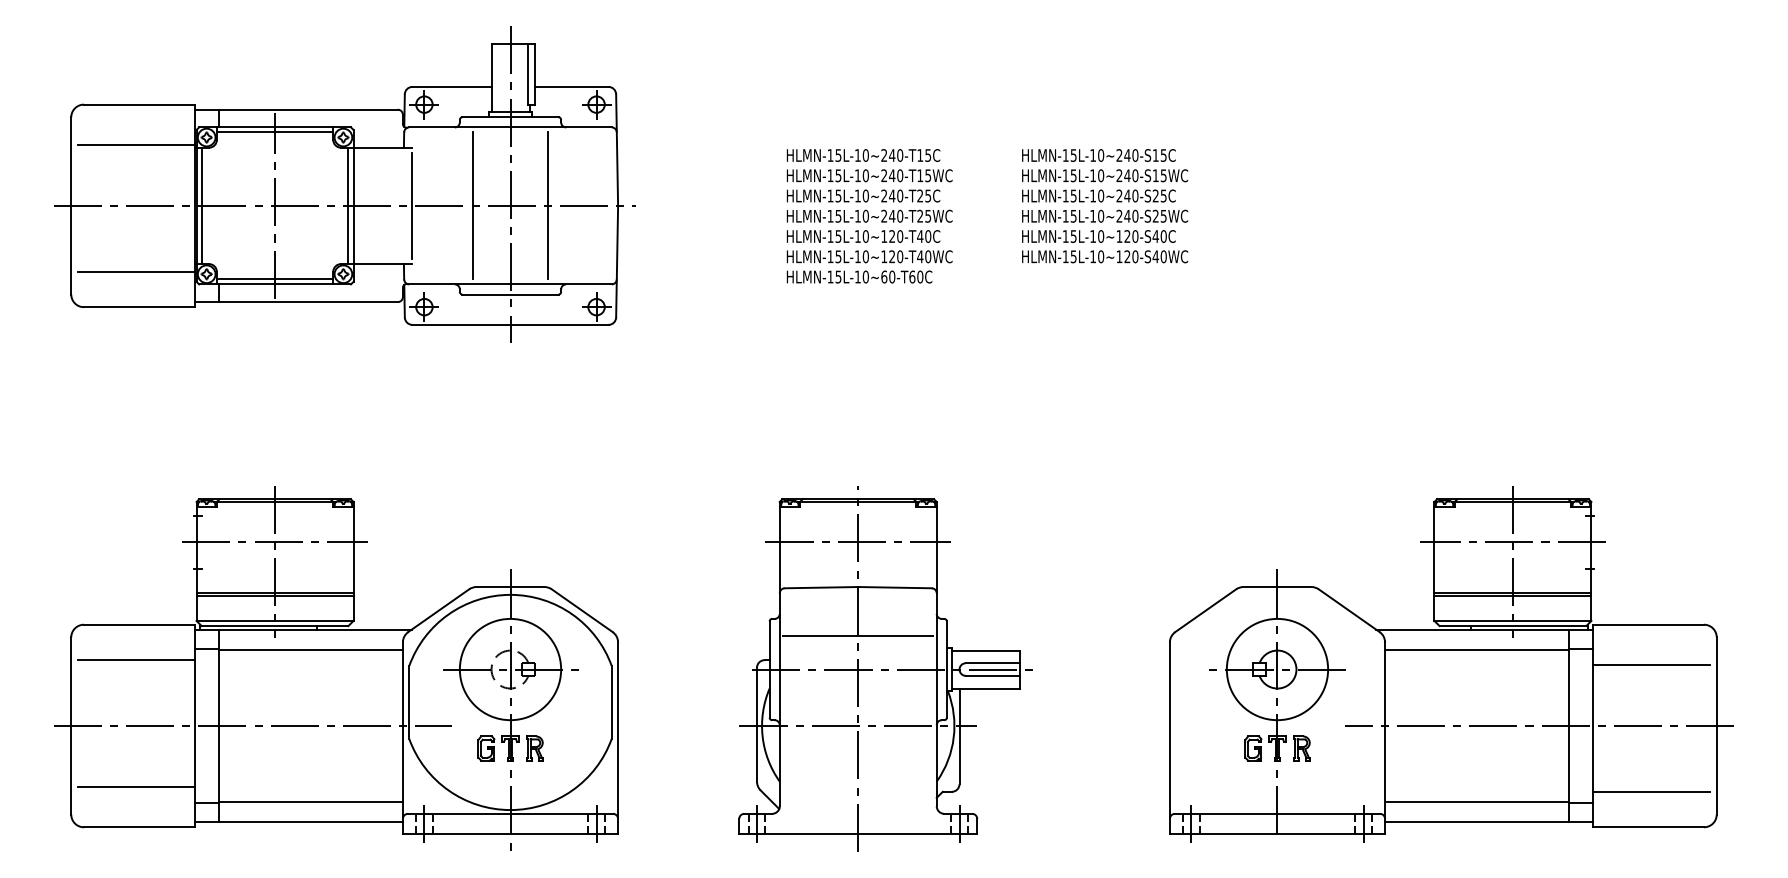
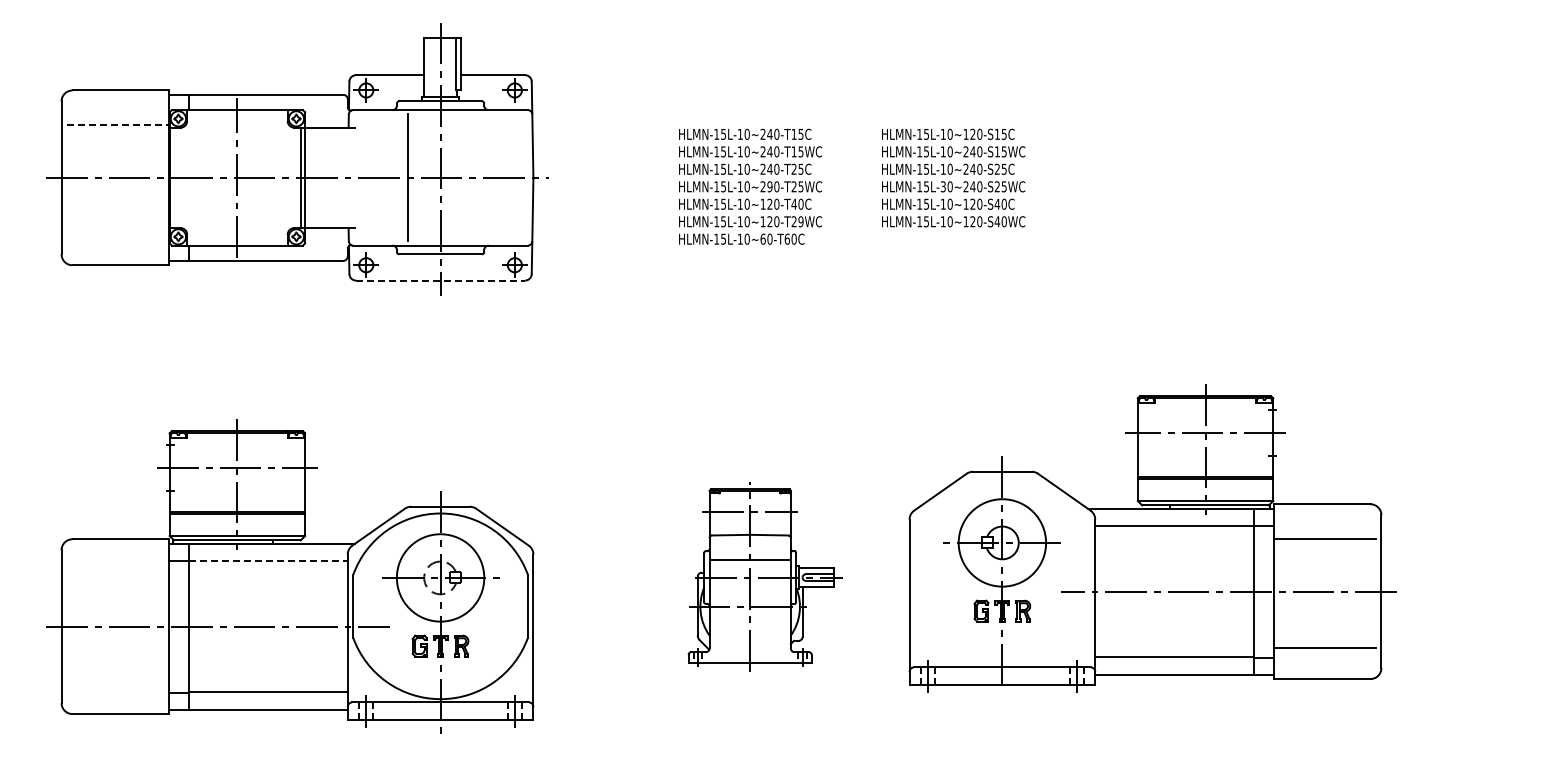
line: (275, 132) -> (237, 114), removed
line: (136, 145) -> (117, 125), solid -> dashed
text: (1123, 154) -> (969, 133), HLMN-15L-10~240-S15C -> HLMN-15L-10~120-S15C
line: (202, 205) -> (174, 177), removed
line: (411, 205) -> (355, 177), removed
line: (548, 205) -> (473, 177), removed
text: (891, 215) -> (769, 186), HLMN-15L-10~240-T25WC -> HLMN-15L-10~290-T25WC
text: (1092, 215) -> (942, 186), HLMN-15L-10~240-S25WC -> HLMN-15L-30~240-S25WC
text: (924, 256) -> (797, 221), HLMN-15L-10~120-T40WC -> HLMN-15L-10~120-T29WC
line: (136, 271) -> (117, 234), removed
line: (275, 279) -> (237, 241), removed
line: (510, 324) -> (440, 280), solid -> dashed
line: (312, 650) -> (269, 561), solid -> dashed
line: (136, 659) -> (117, 569), removed
part: (1451, 664) -> (1152, 538), moved
part: (885, 667) -> (764, 576), size x0.6
line: (136, 787) -> (117, 679), removed

